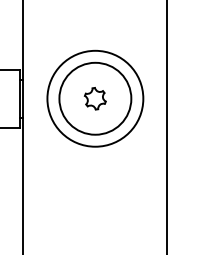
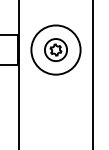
circle: (94, 97) -> (55, 49), size x0.6

